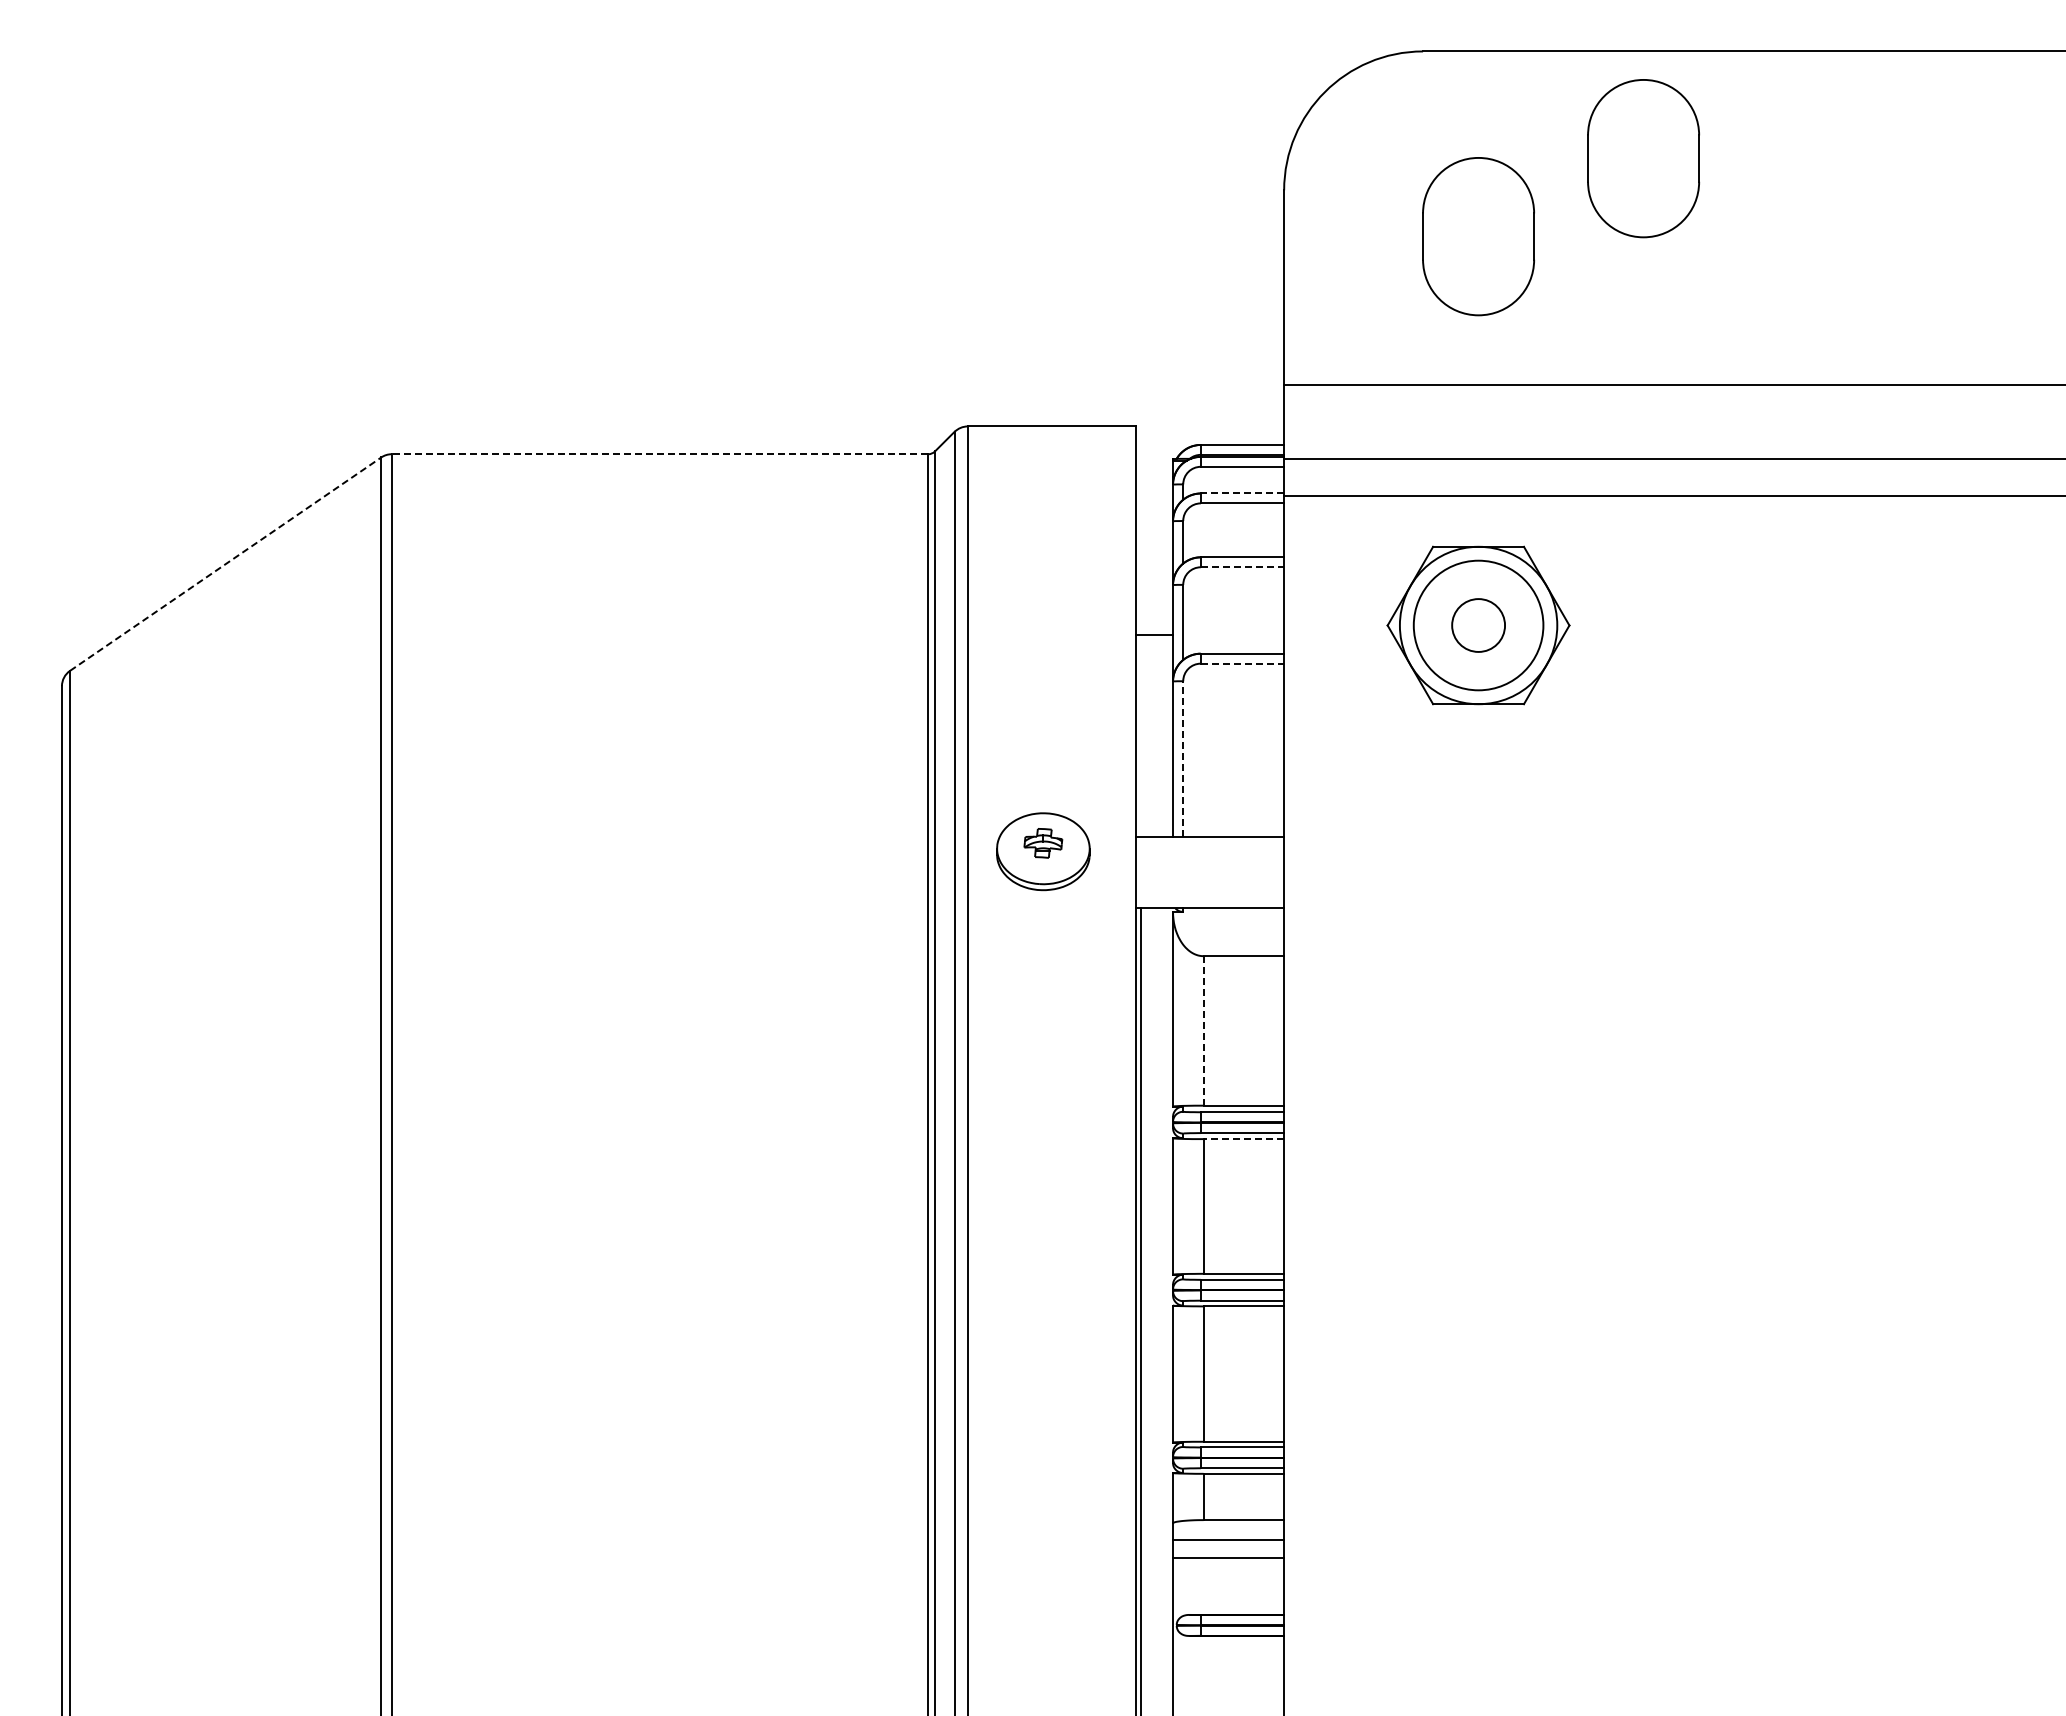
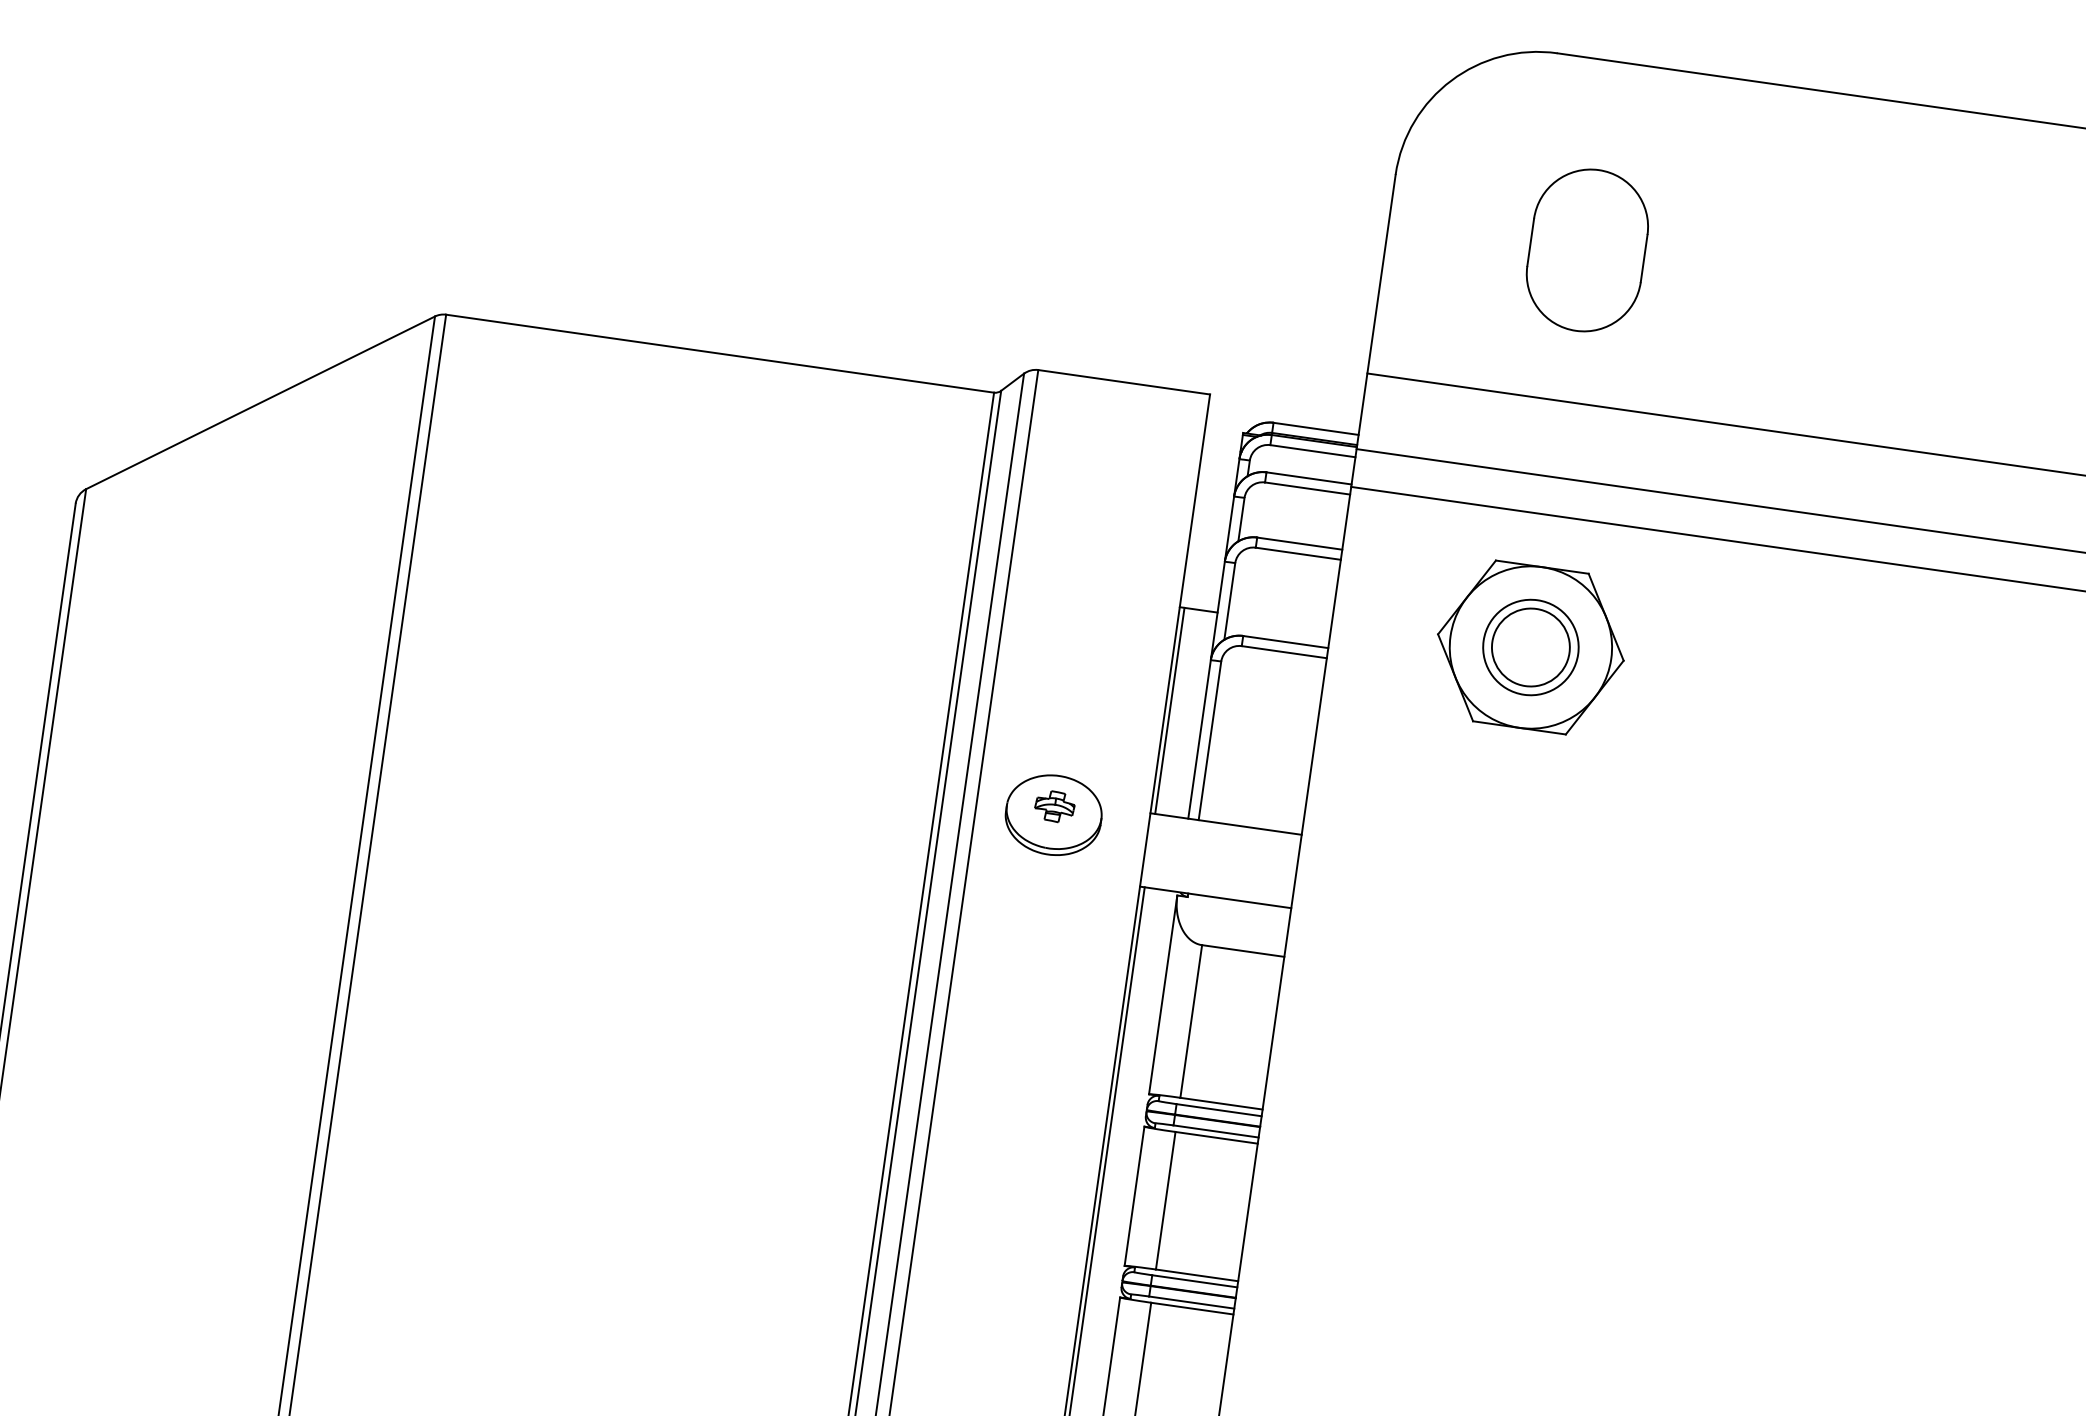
part: (1643, 158) -> (1767, 194), removed
line: (659, 454) -> (719, 353), dashed -> solid
line: (1242, 493) -> (1309, 478), dashed -> solid
line: (225, 564) -> (260, 403), dashed -> solid
line: (1242, 567) -> (1298, 553), dashed -> solid
circle: (1478, 625) -> (1530, 647), size x0.71
circle: (1478, 625) -> (1530, 647), size x1.43
line: (1242, 663) -> (1284, 652), dashed -> solid
line: (1140, 735) -> (1169, 710), added
line: (1183, 758) -> (1210, 740), dashed -> solid
line: (1203, 1030) -> (1191, 1021), dashed -> solid
line: (1243, 1139) -> (1216, 1138), dashed -> solid

